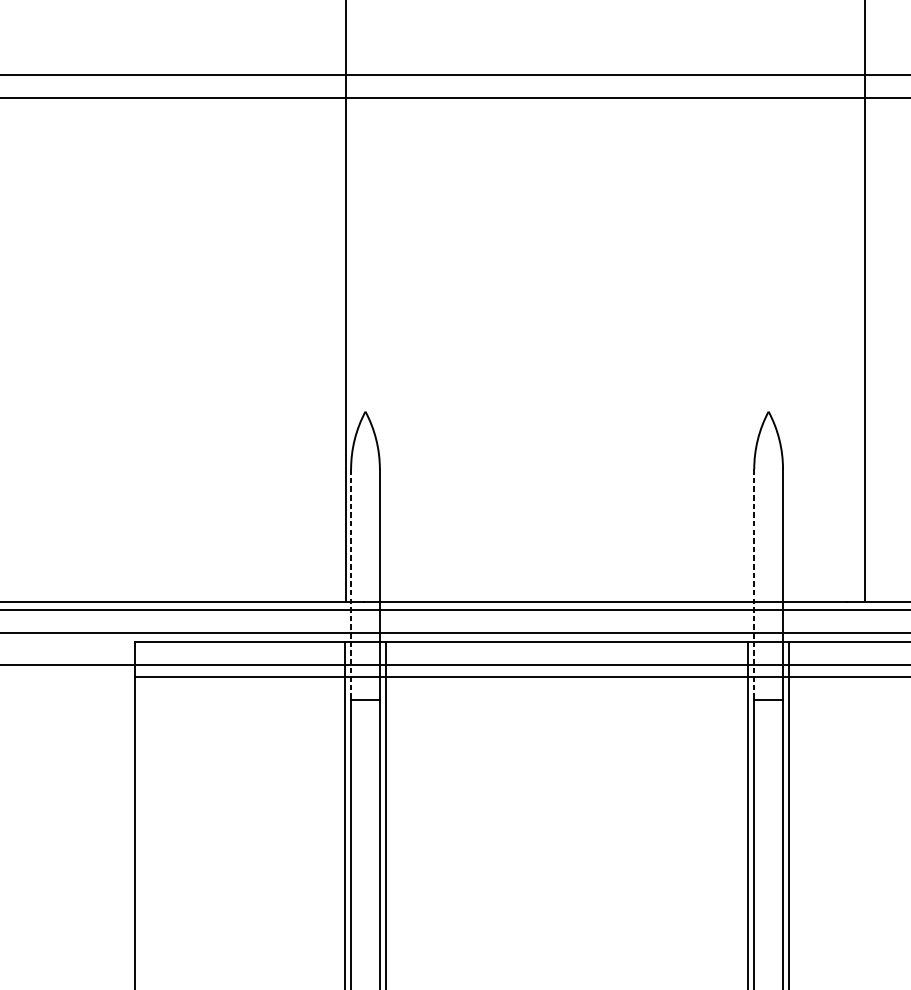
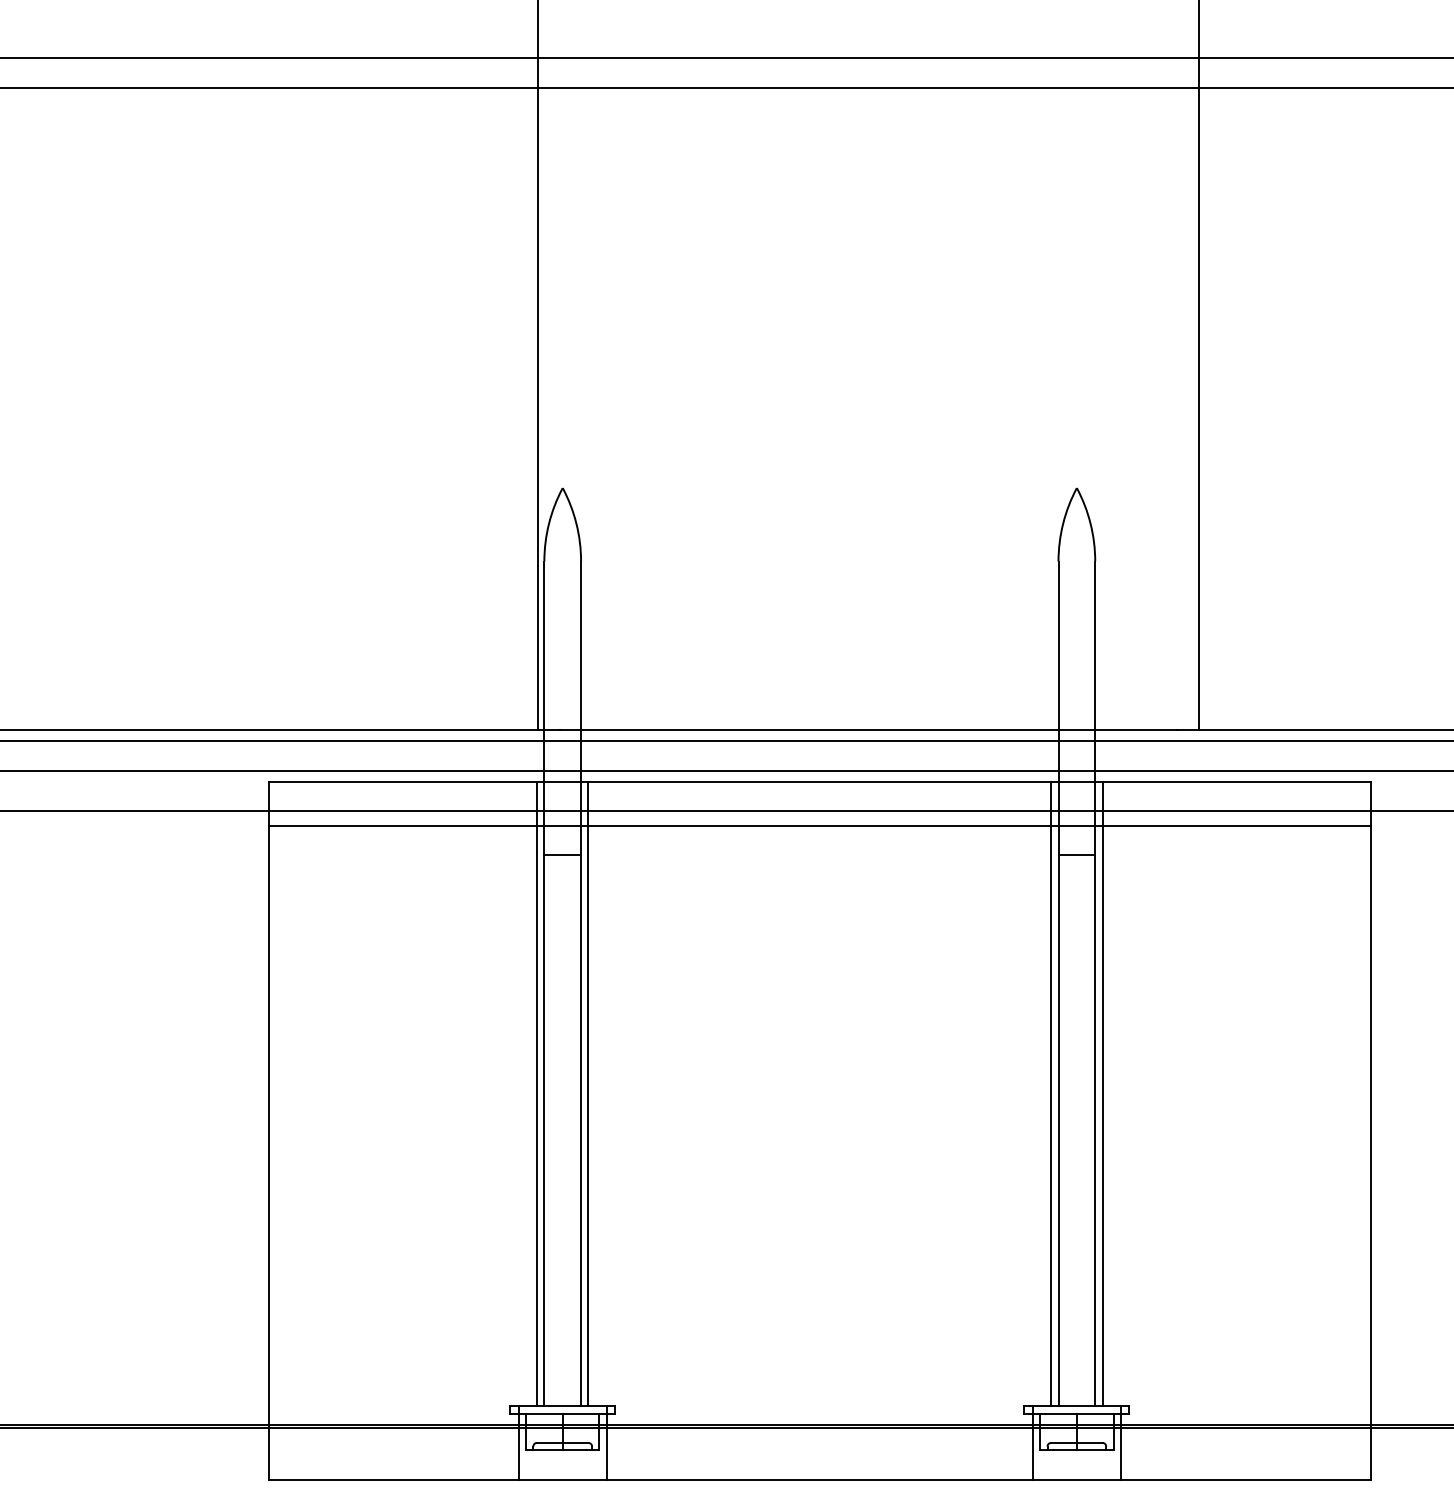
line: (351, 584) -> (544, 708), dashed -> solid
line: (754, 584) -> (1058, 708), dashed -> solid

